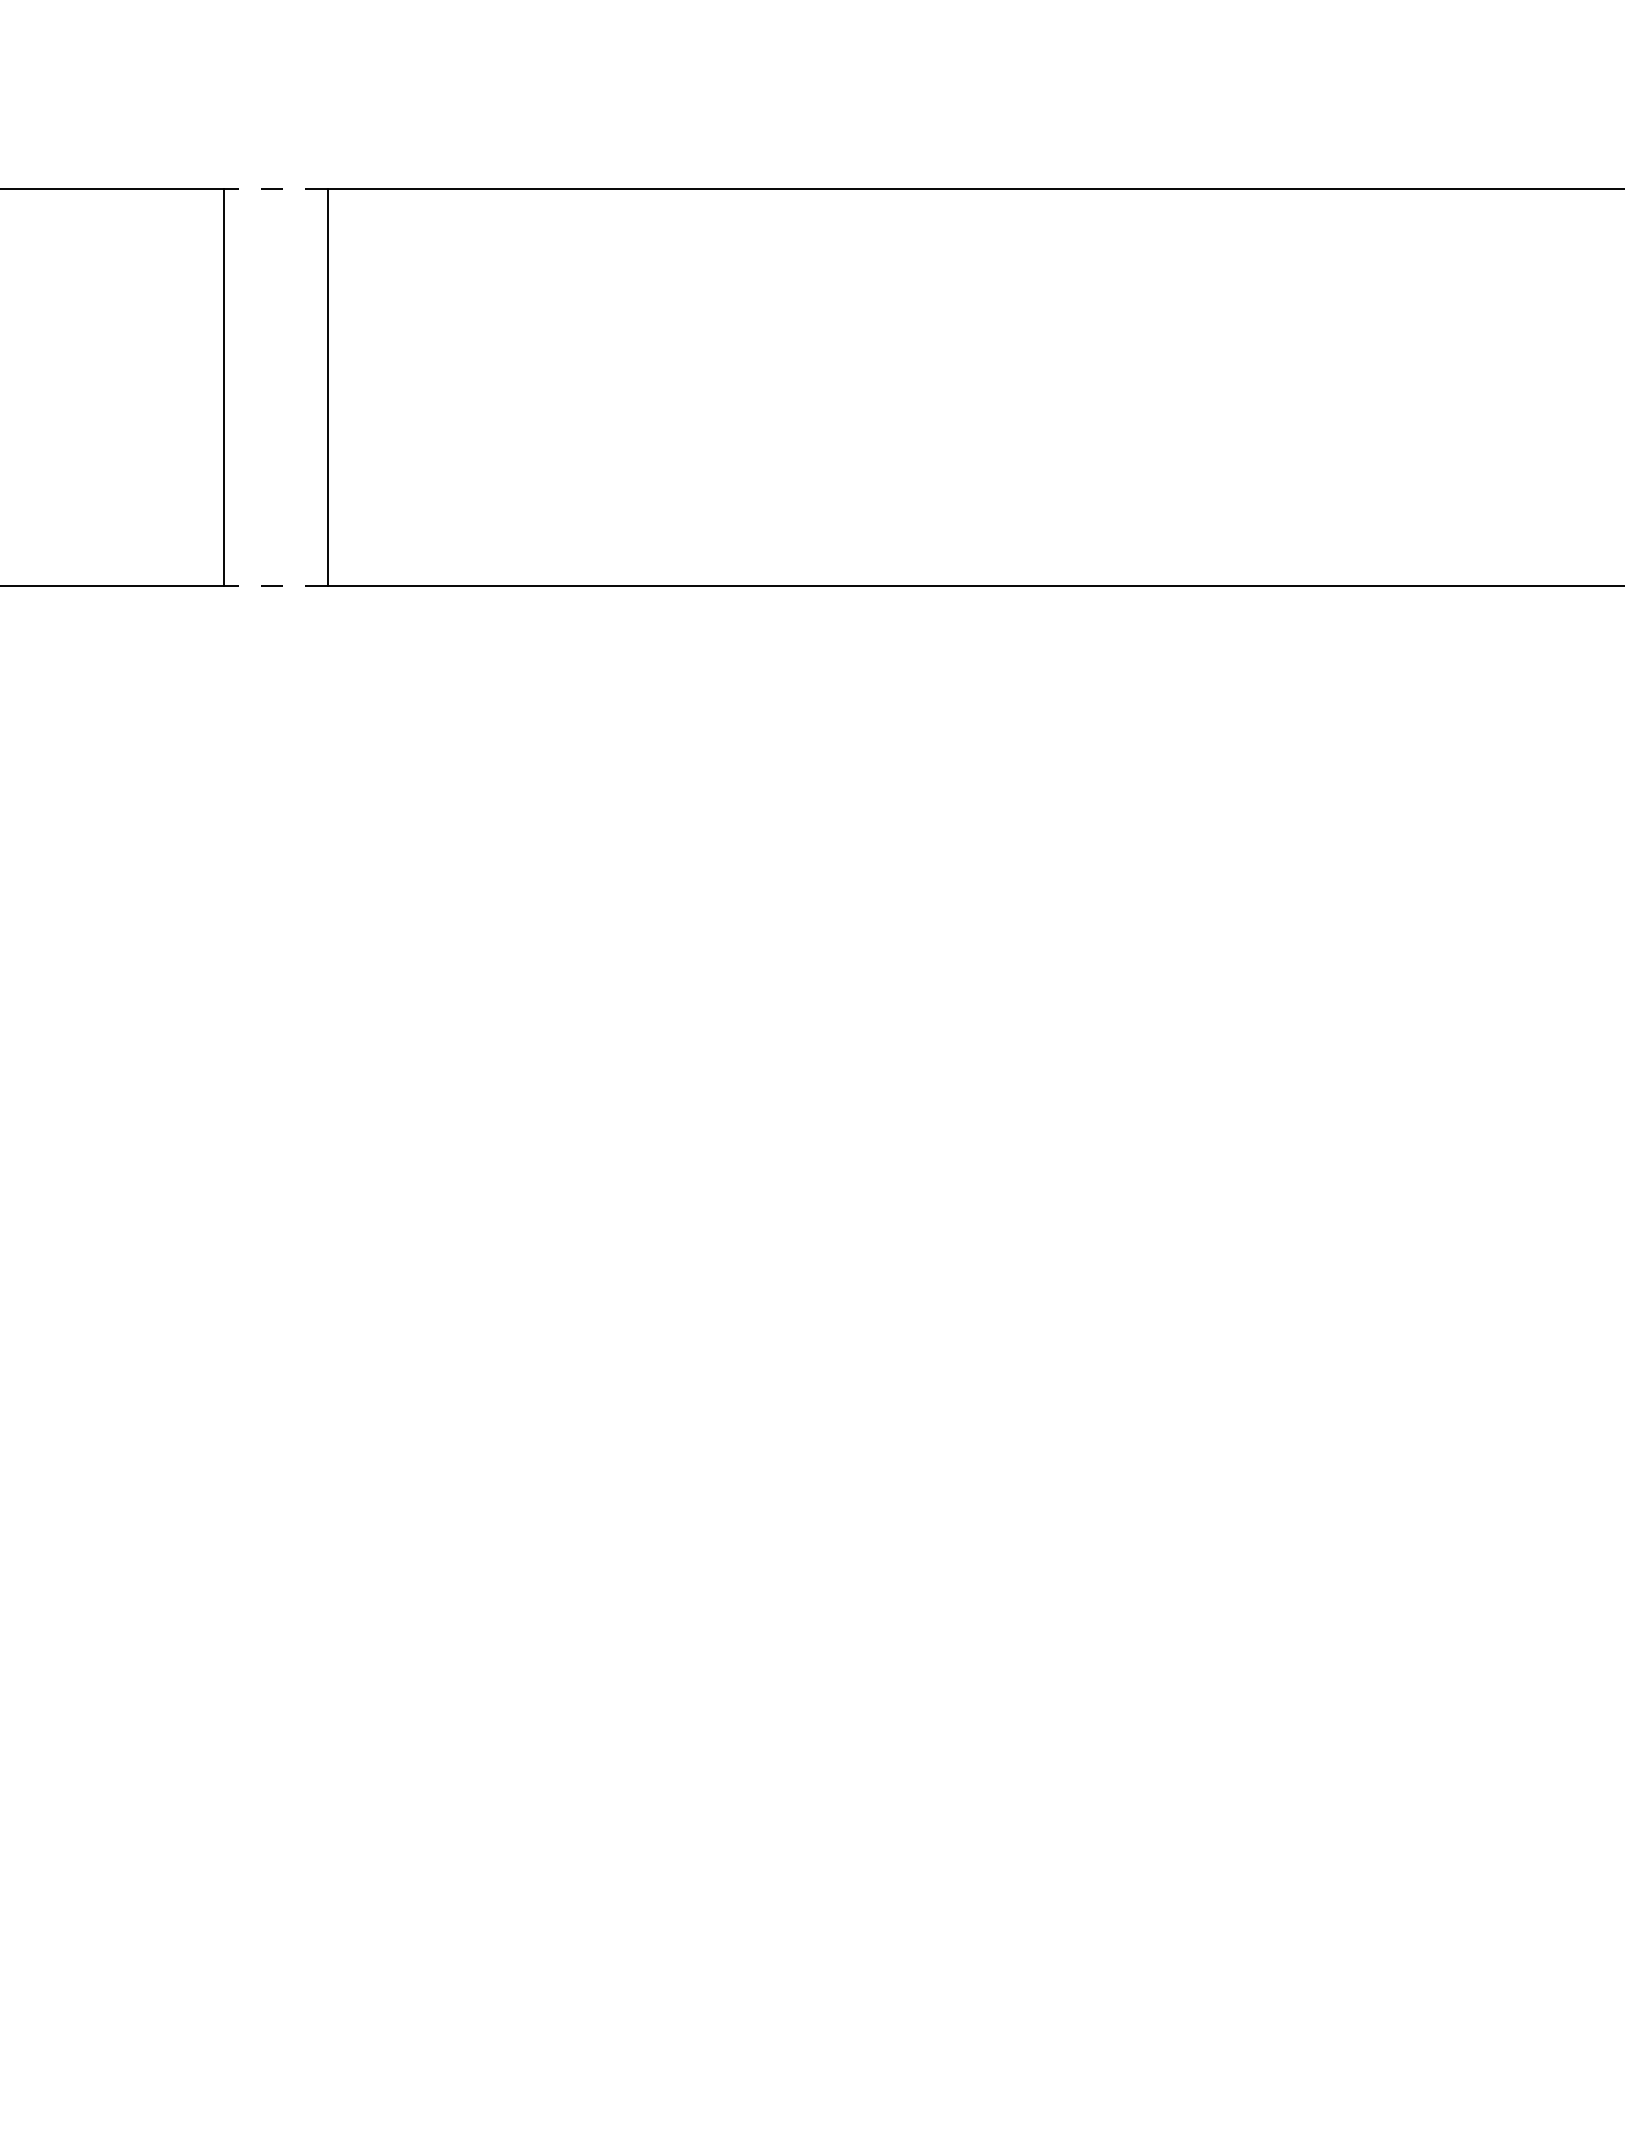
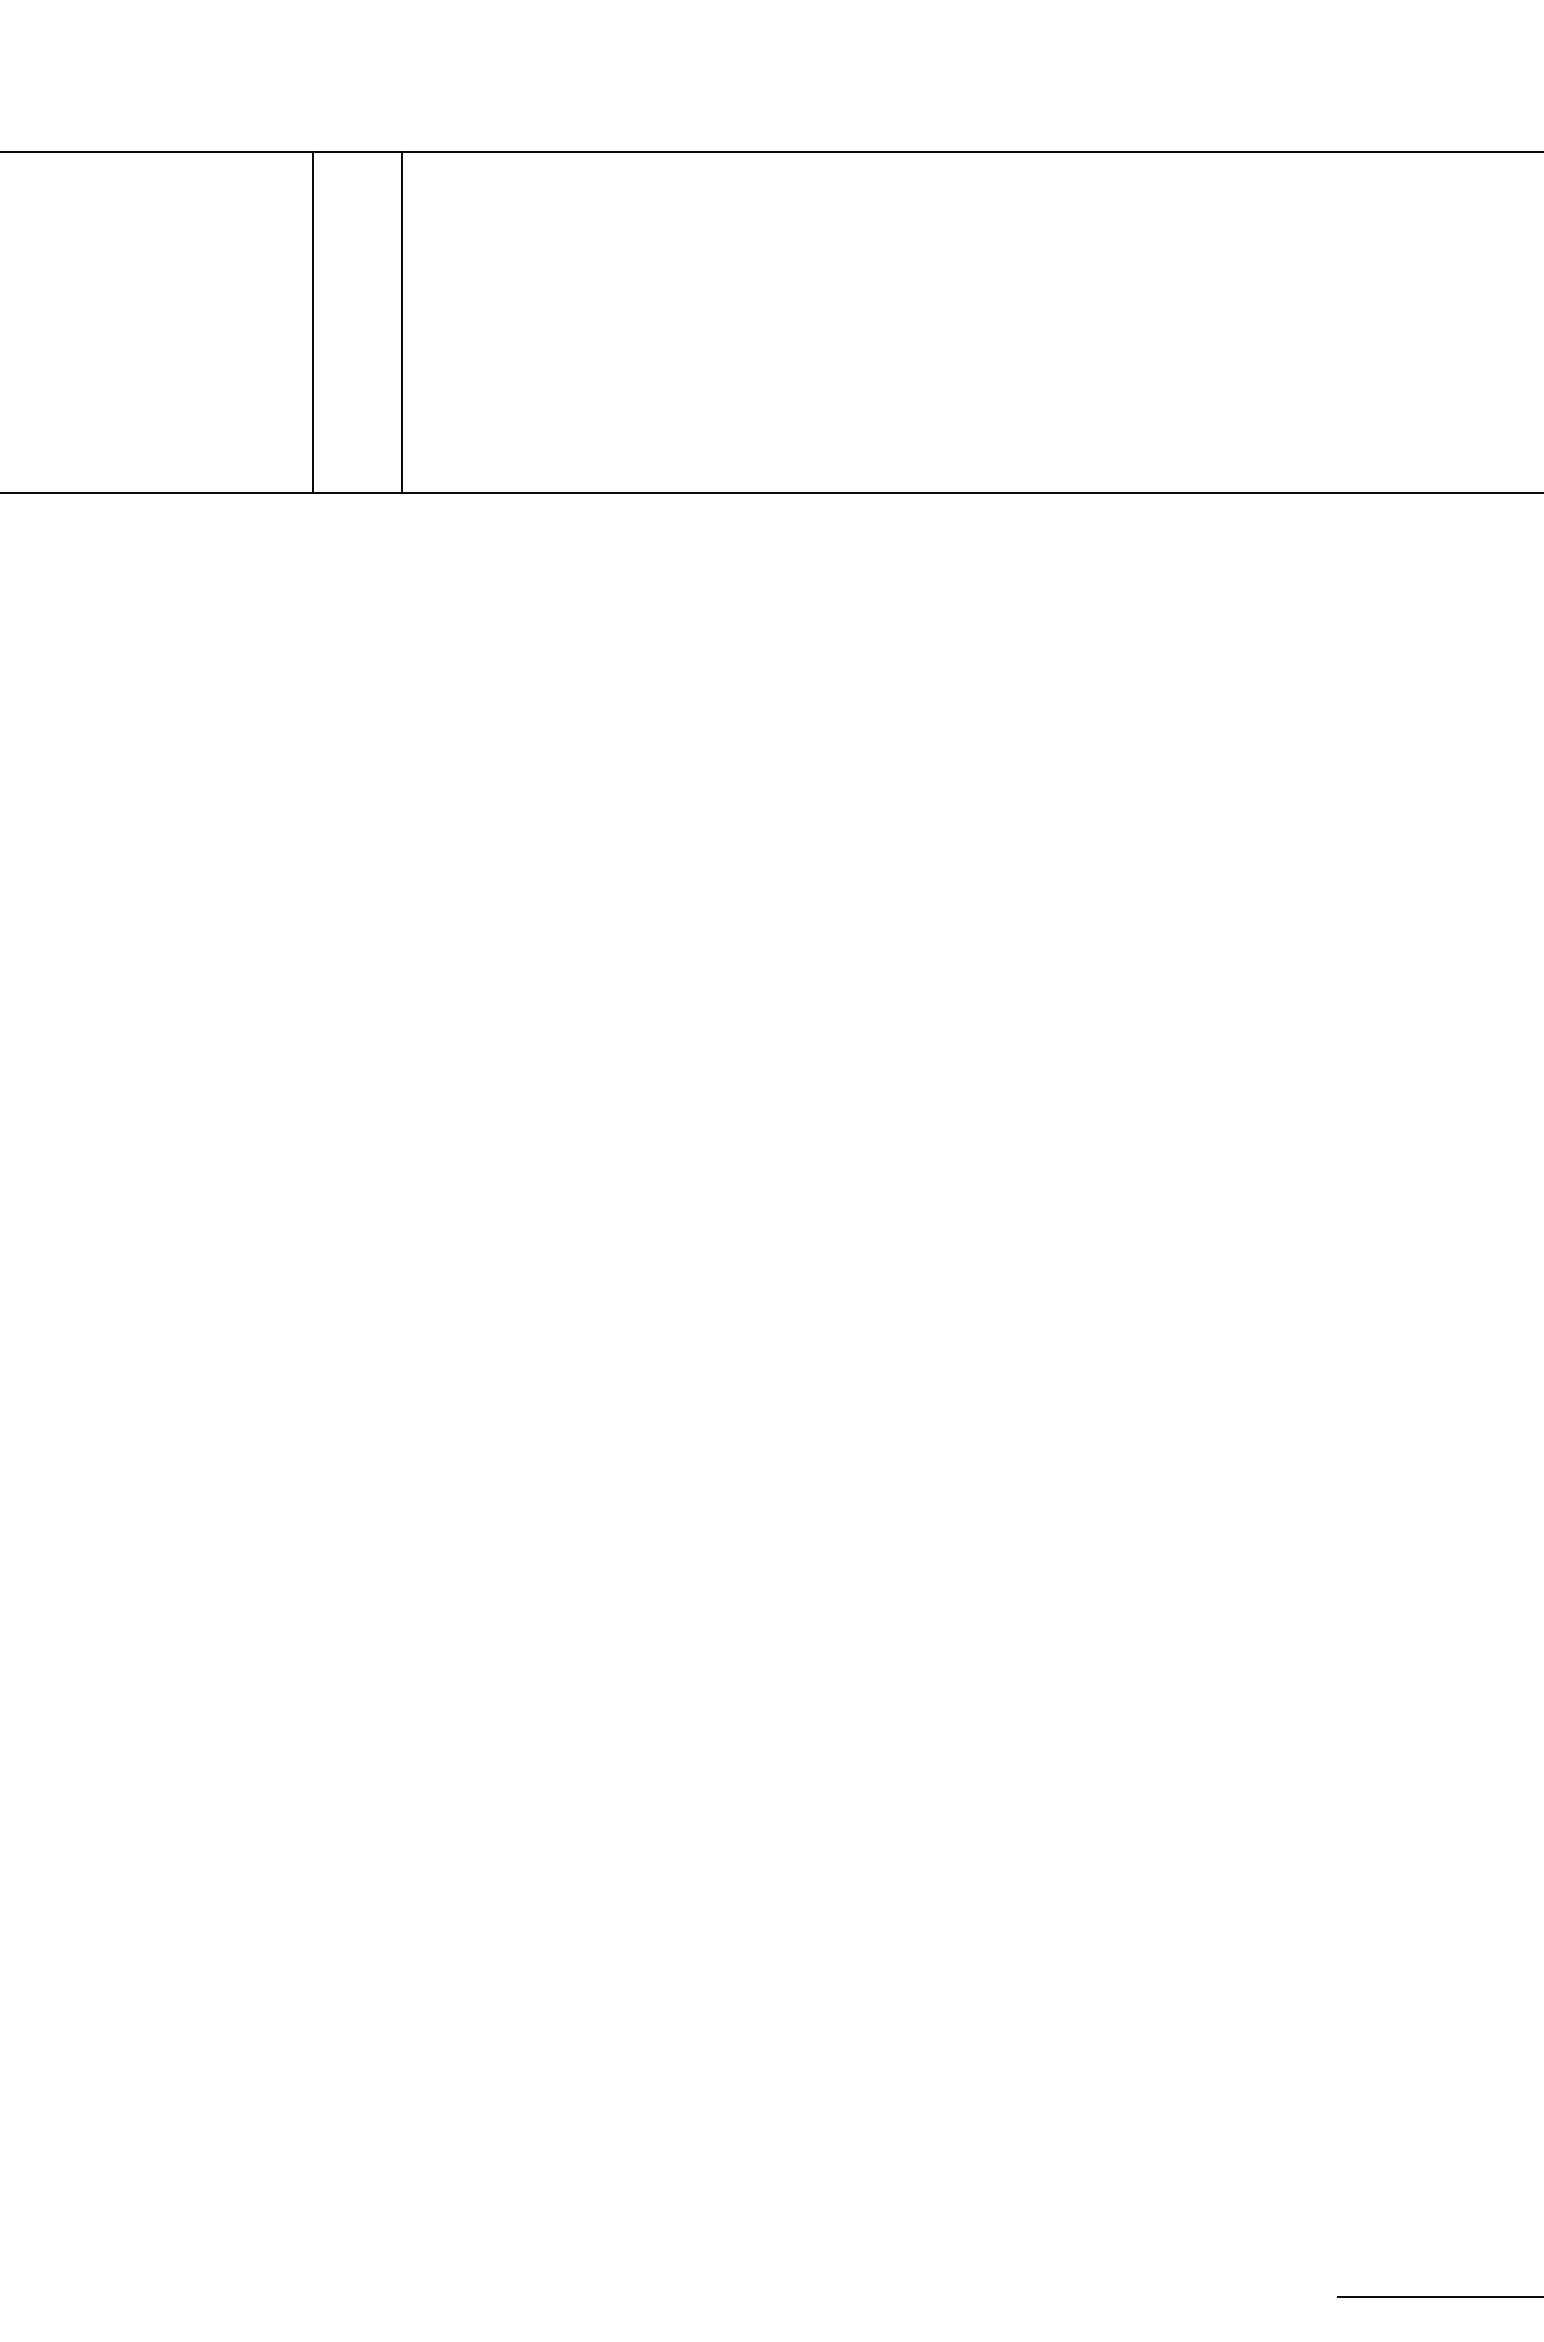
line: (274, 189) -> (356, 152), dashed -> solid
line: (274, 586) -> (356, 492), dashed -> solid

